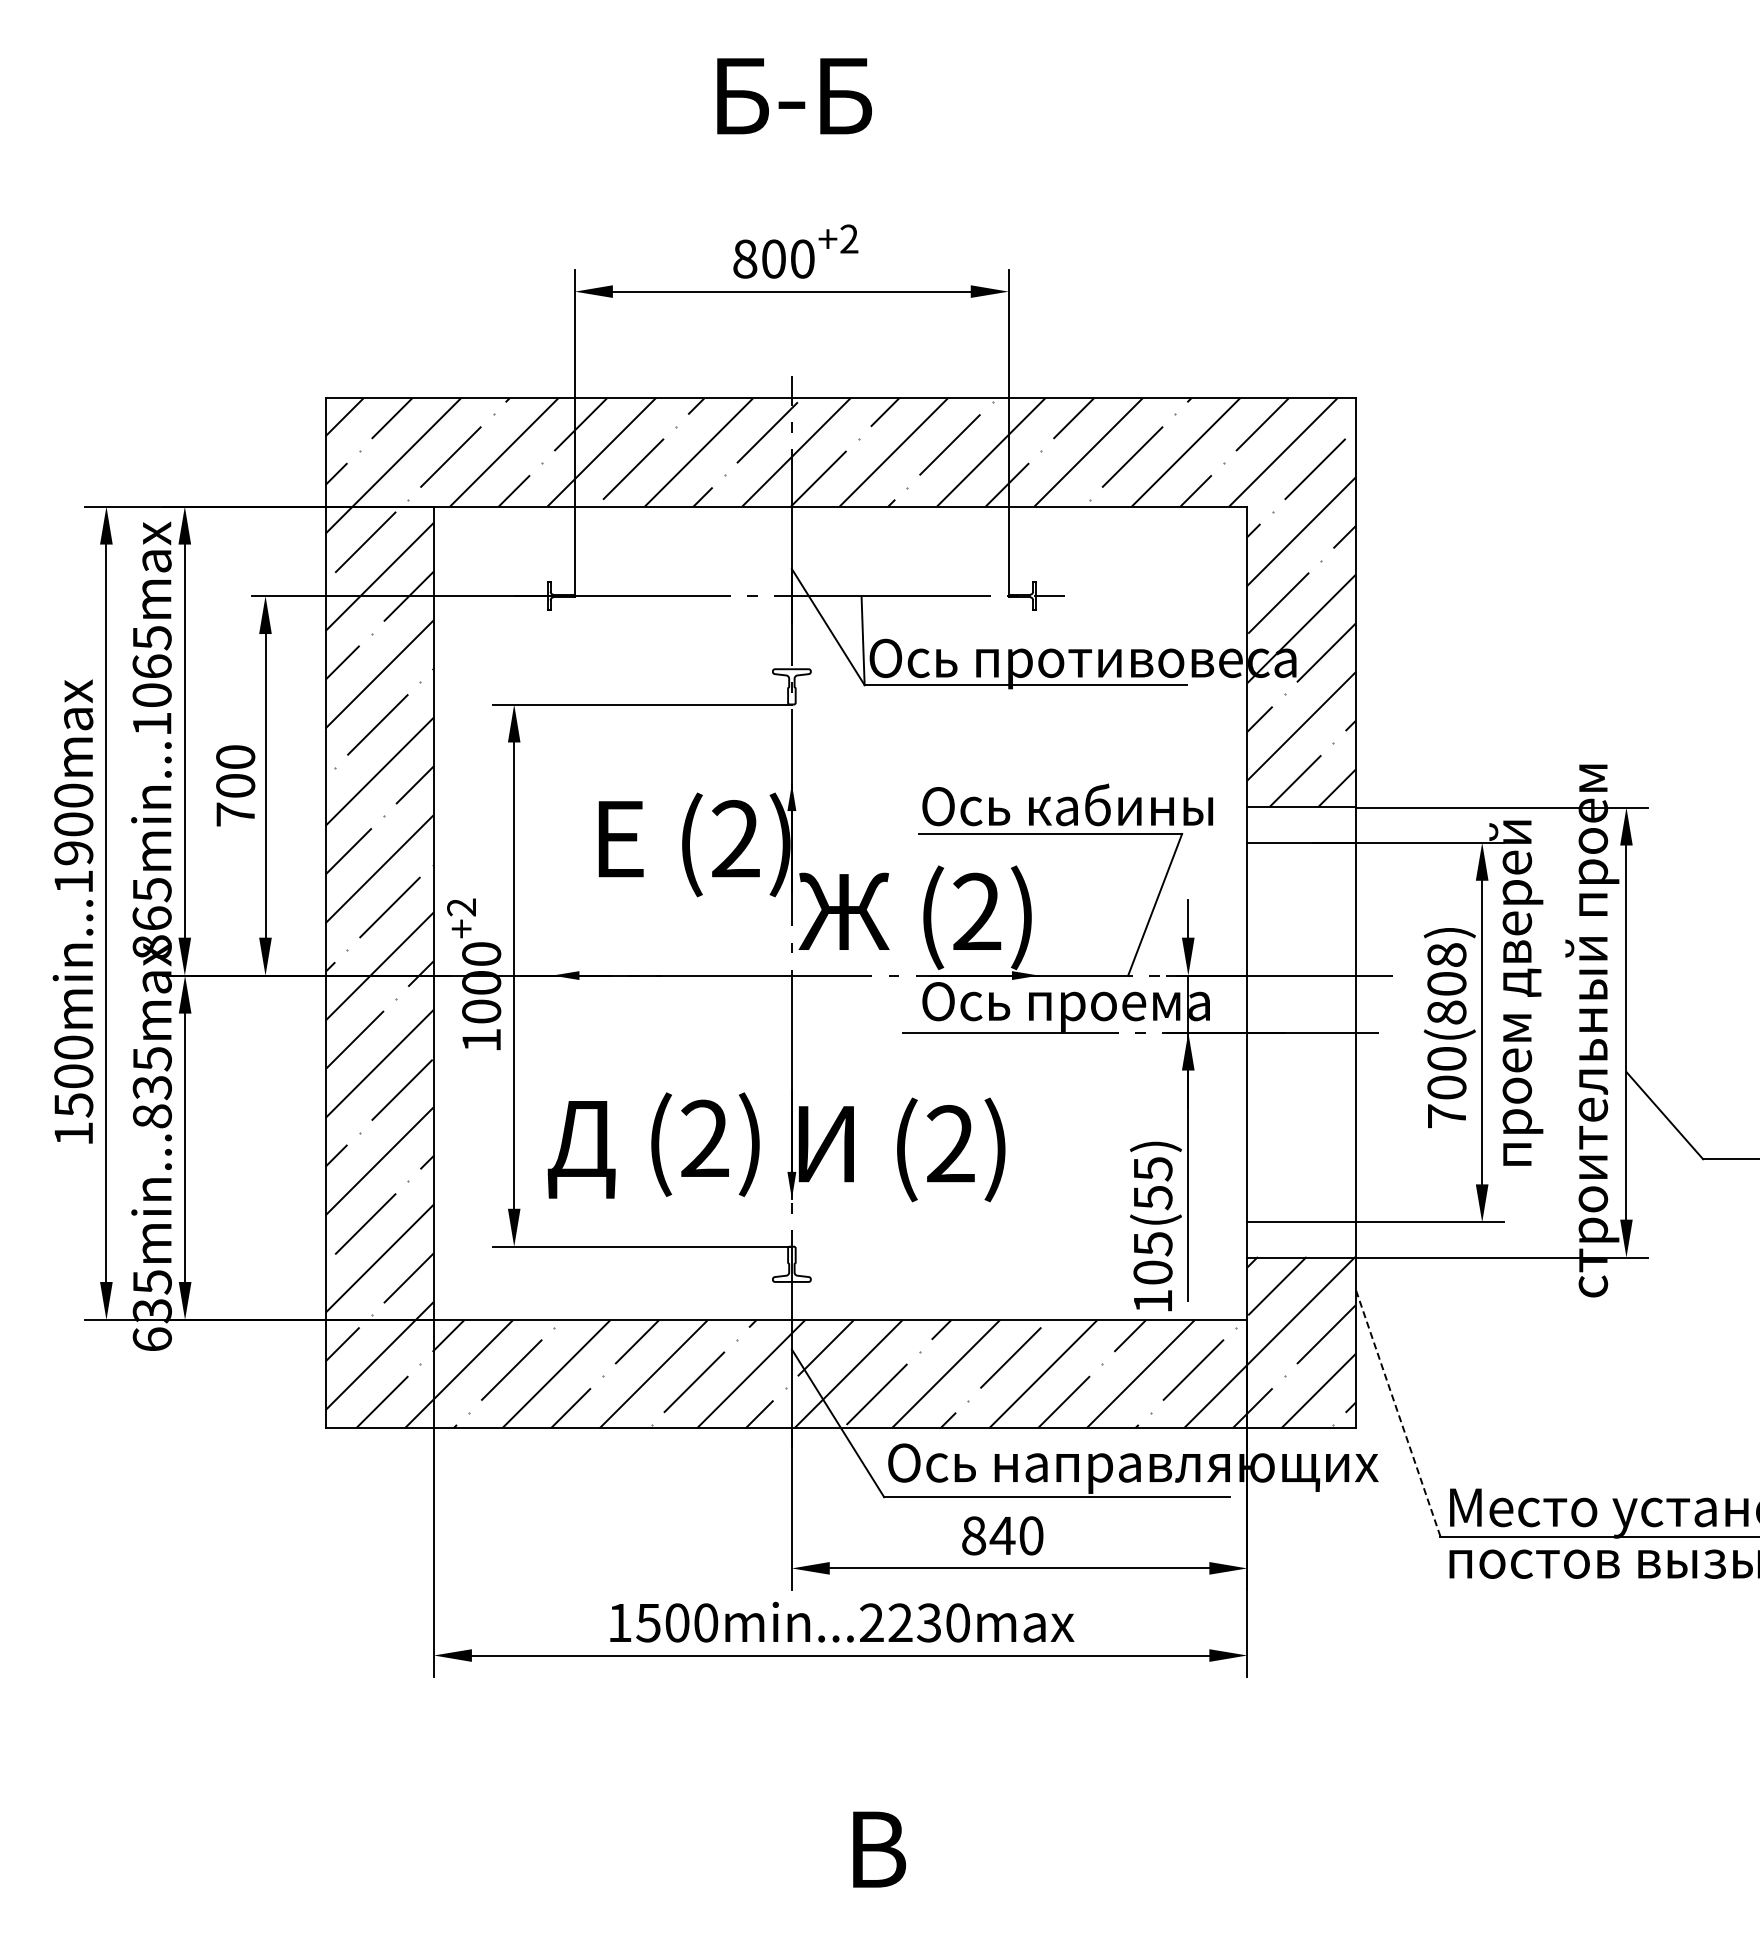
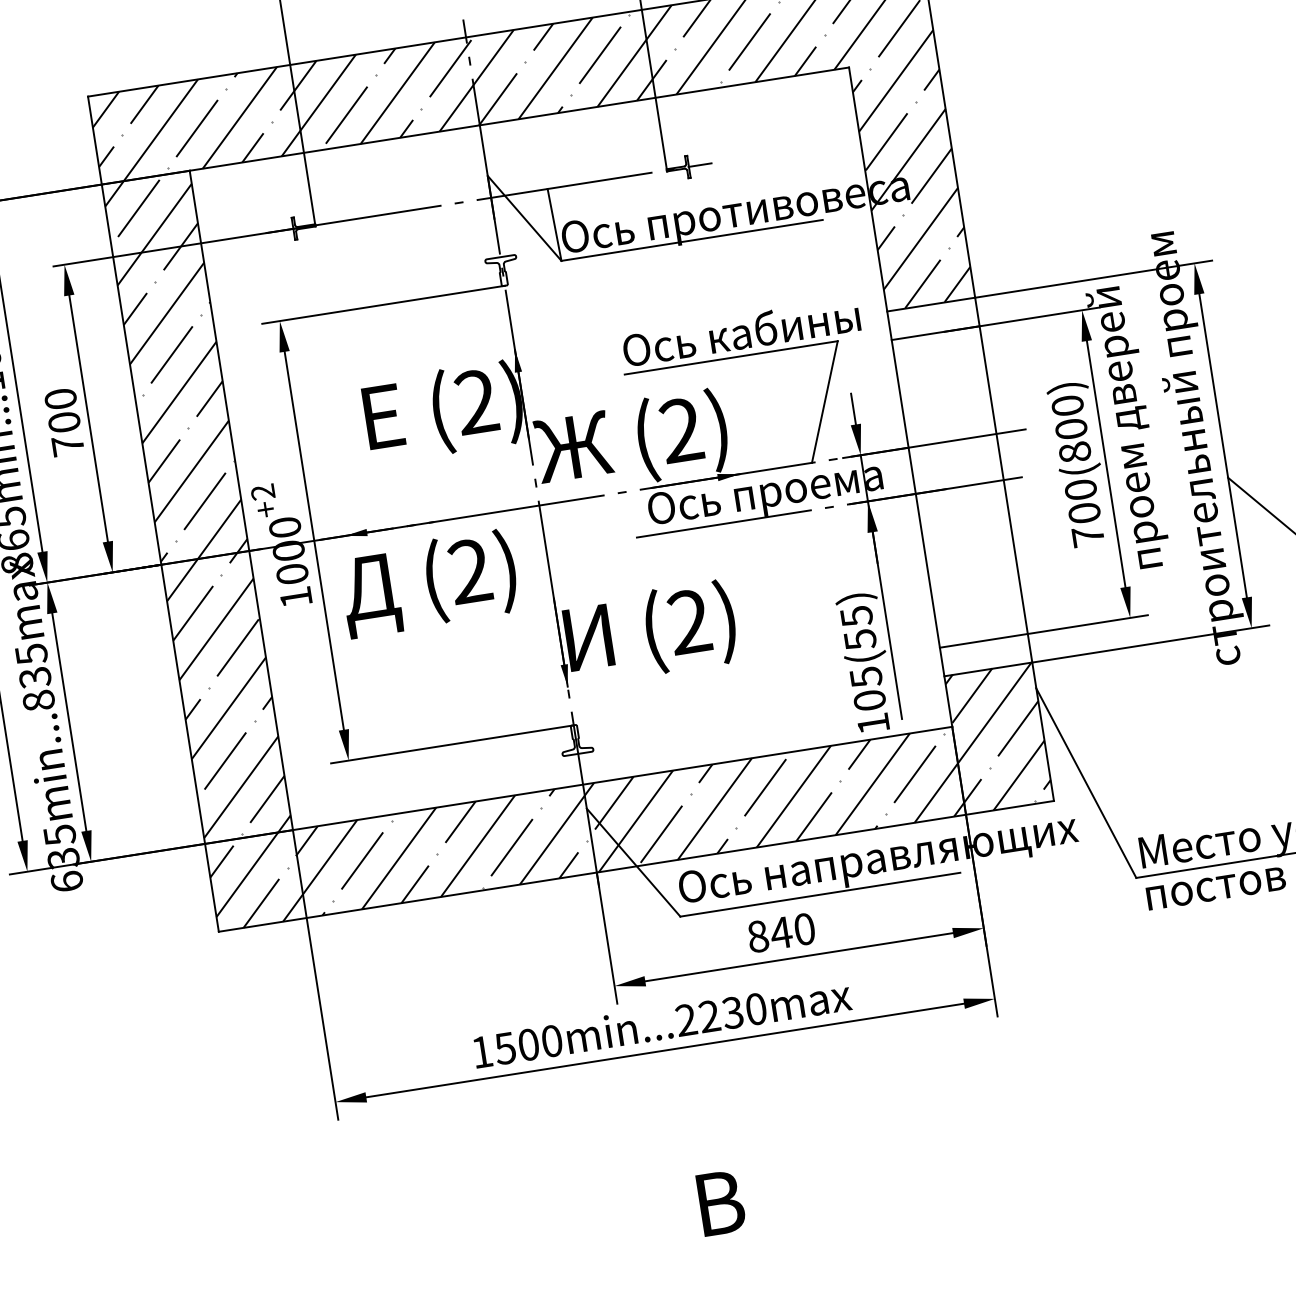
text: (1446, 954) -> (1067, 405), 700(808) -> 700(800)
text: (653, 1145) -> (429, 583), moved
line: (1398, 1412) -> (1086, 782), dashed -> solid

